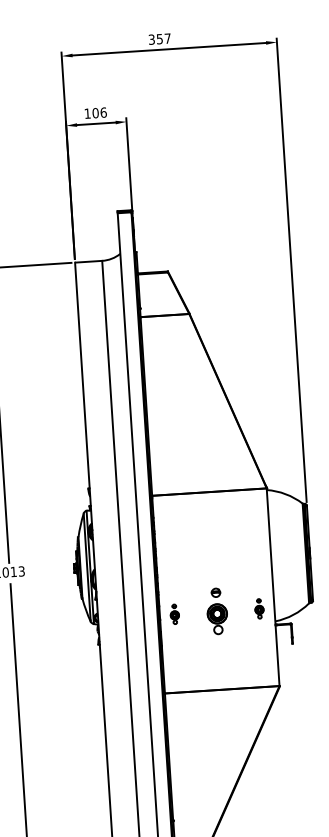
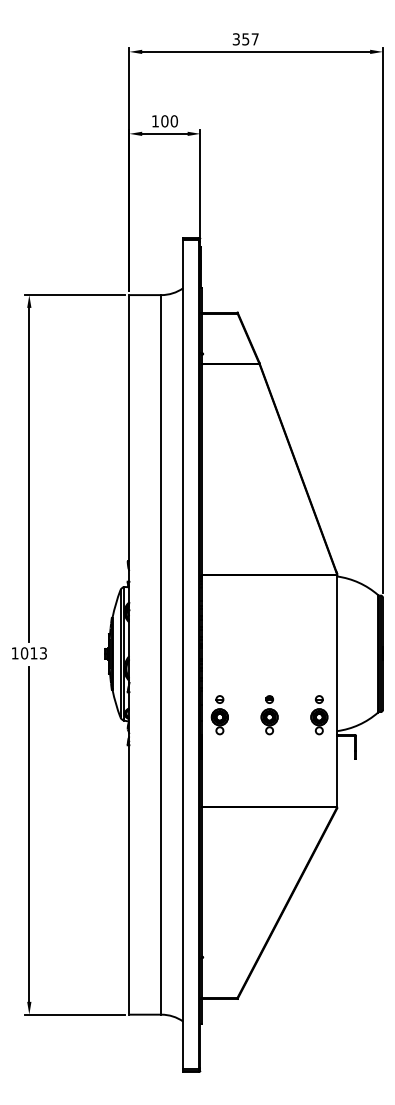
text: (103, 112) -> (174, 121), 106 -> 100
part: (259, 609) -> (319, 715), size x1.67
part: (217, 611) -> (269, 715), size x0.71
part: (174, 614) -> (219, 715), size x1.67

